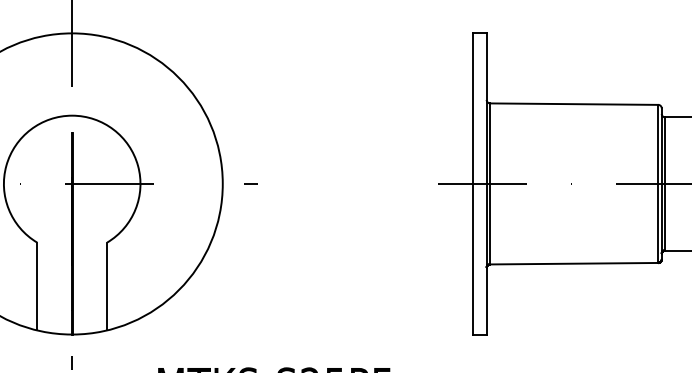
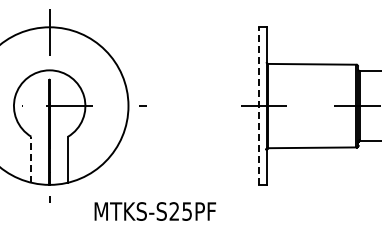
line: (473, 184) -> (259, 106), solid -> dashed
line: (37, 286) -> (31, 159), solid -> dashed

